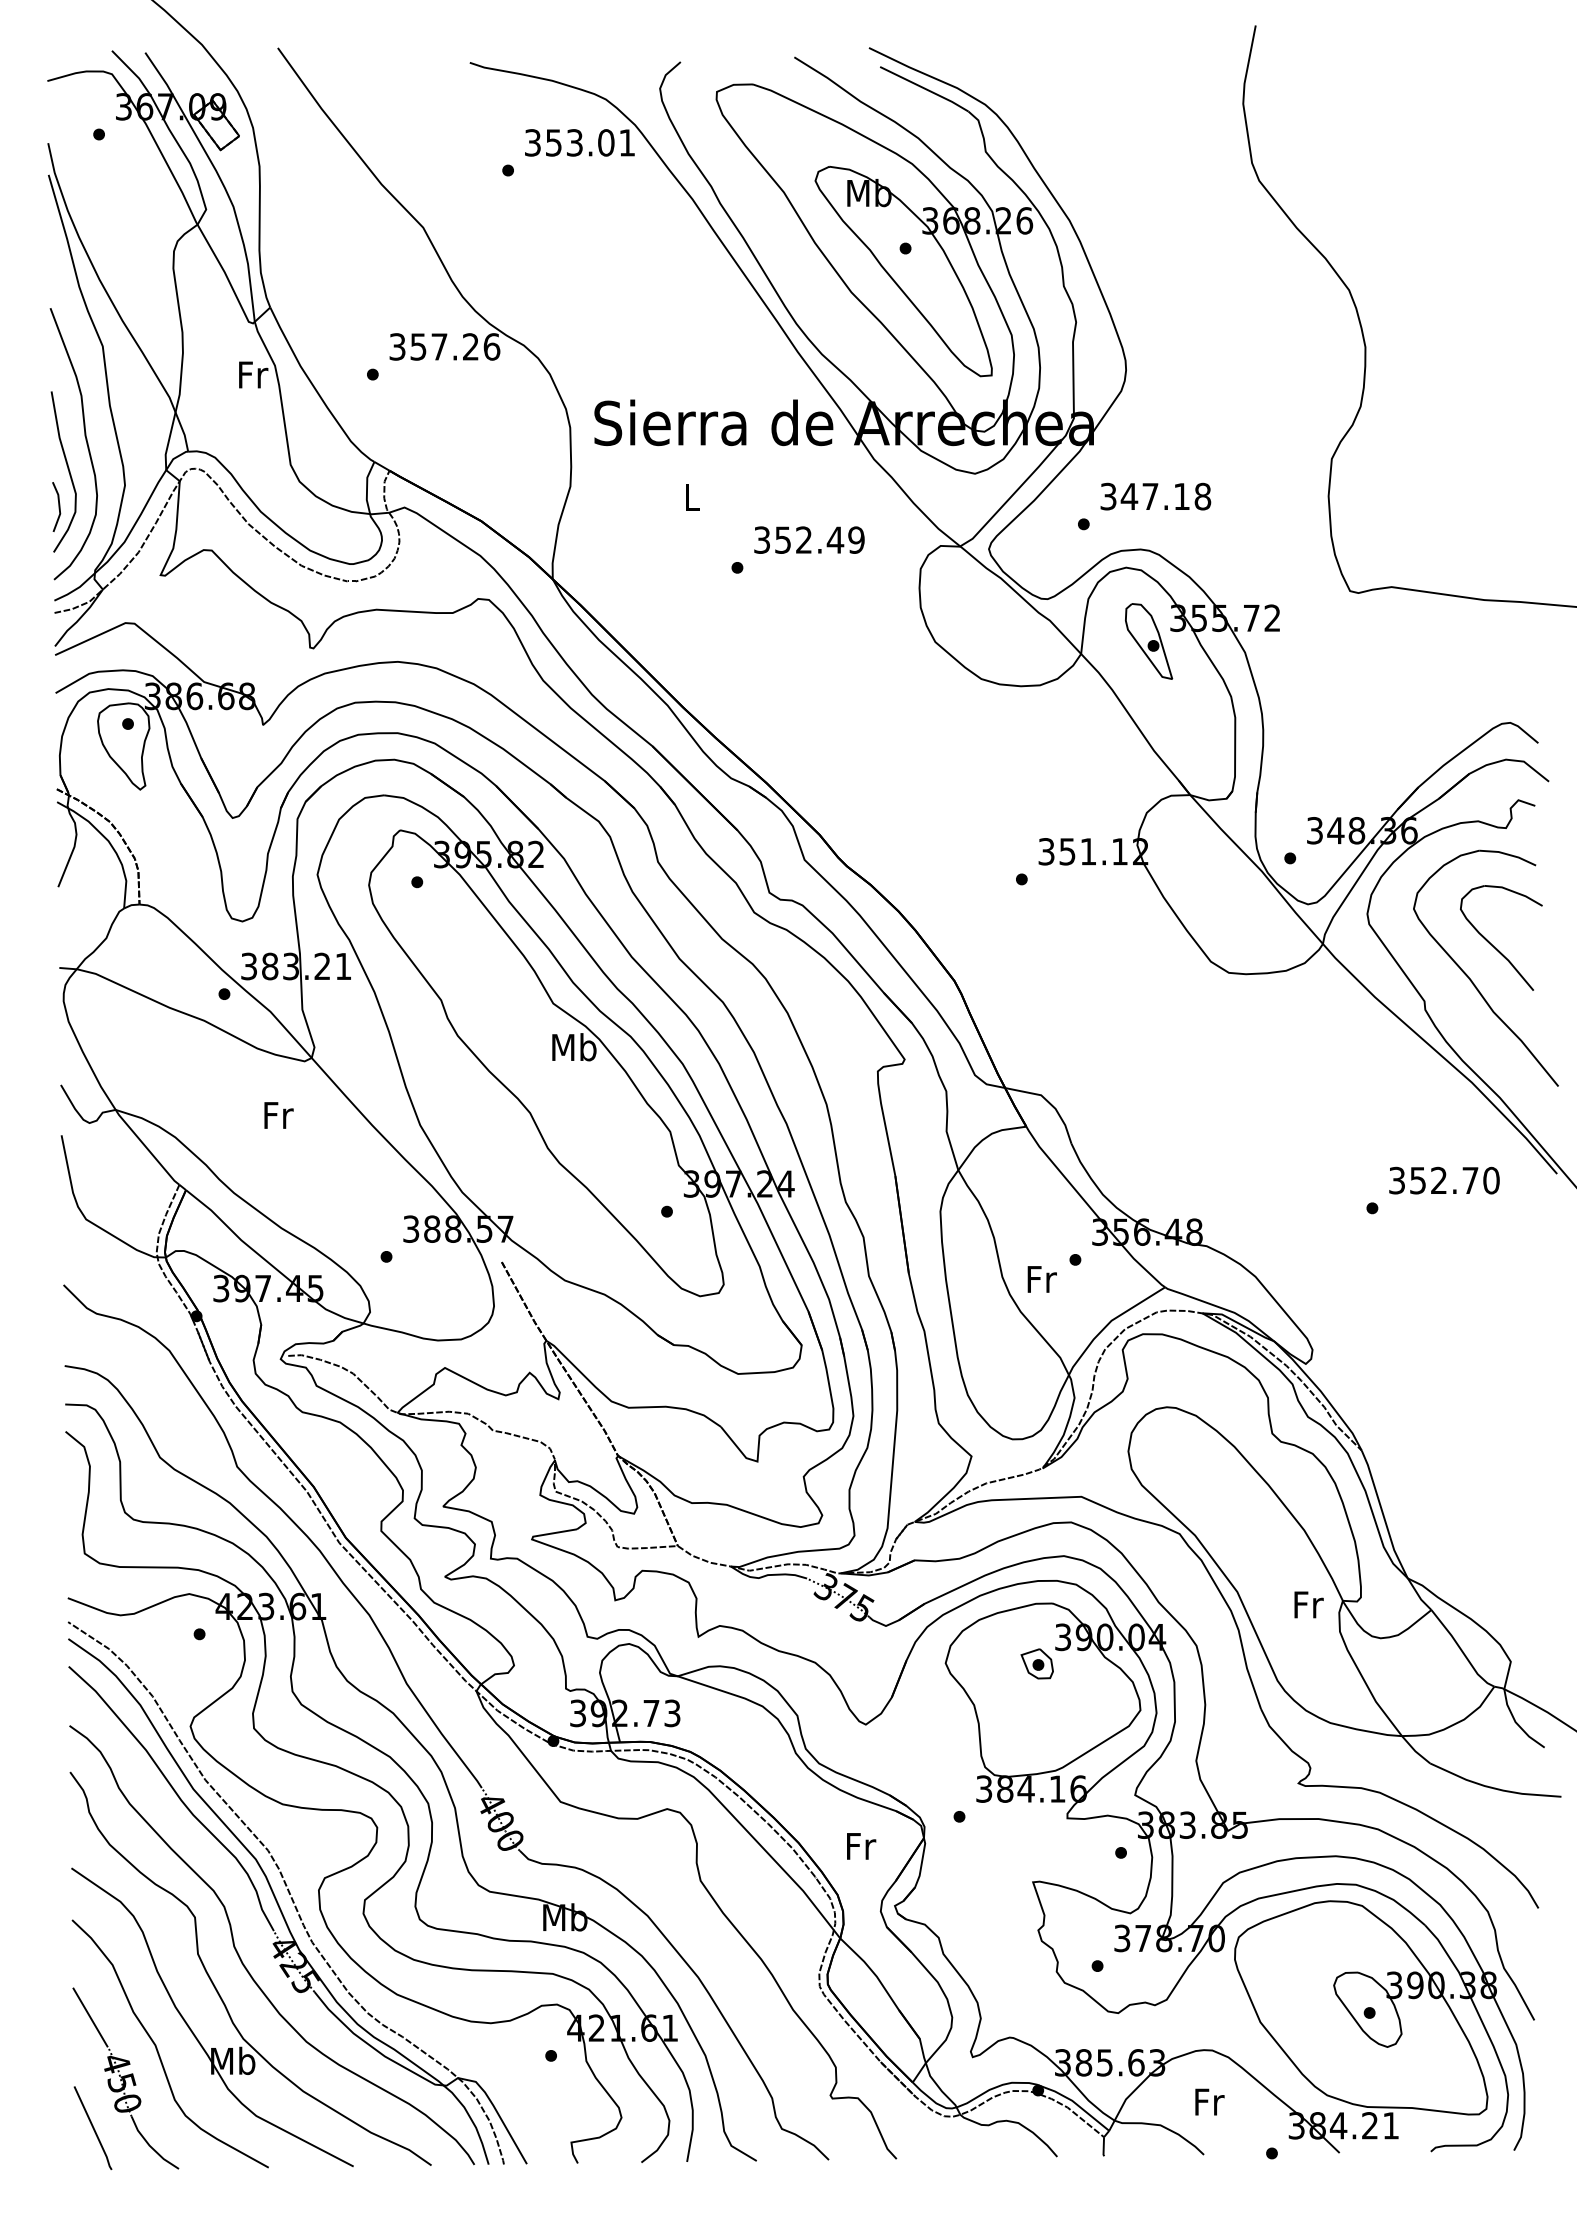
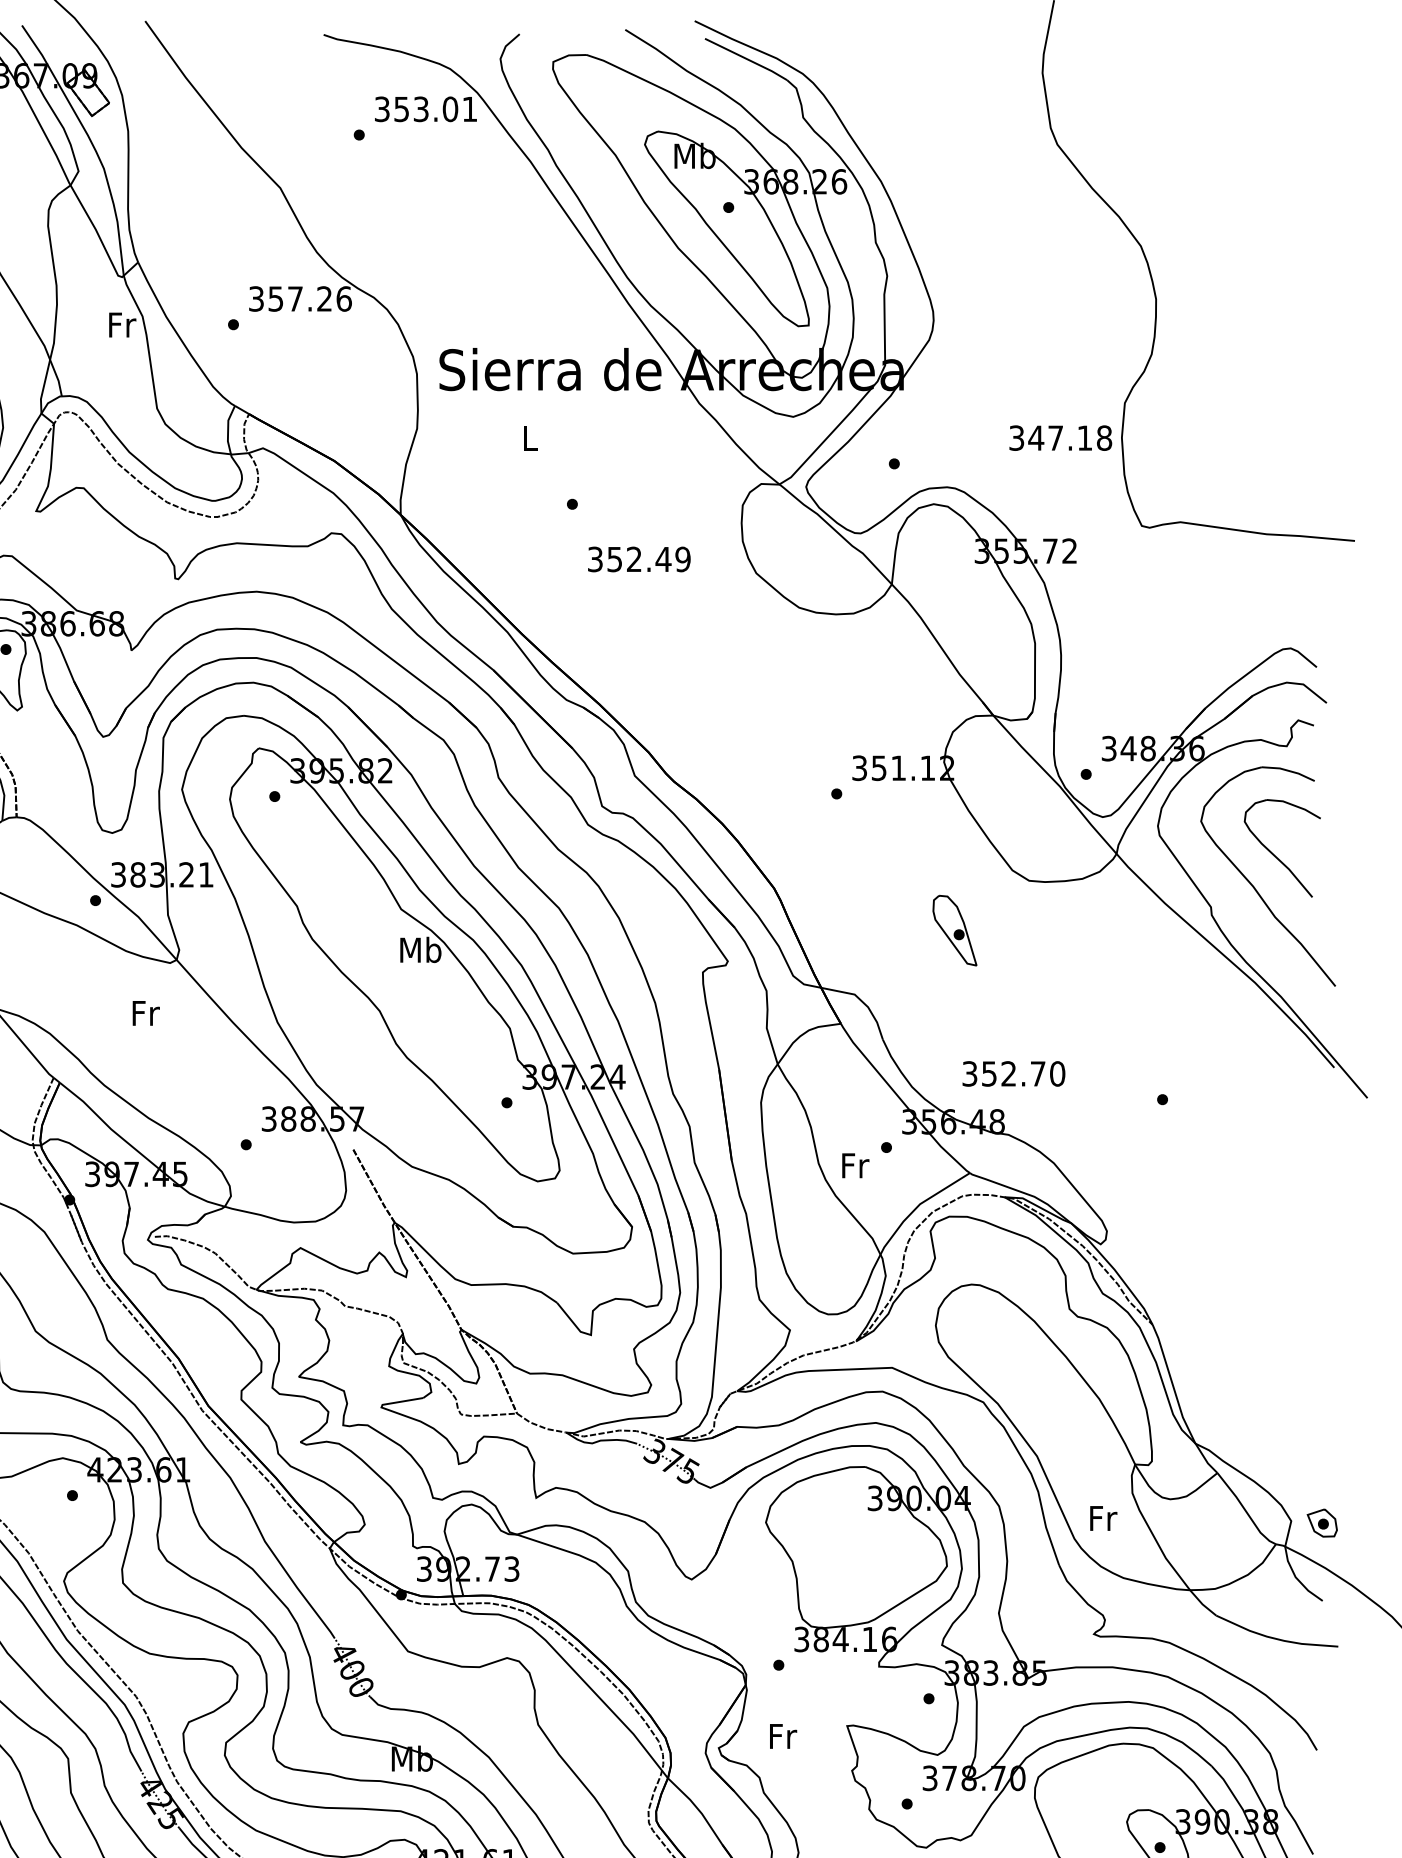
text: (1155, 496) -> (1060, 438), moved
text: (809, 539) -> (639, 558), moved
part: (1149, 641) -> (955, 930), moved
text: (1444, 1180) -> (1013, 1073), moved
text: (1308, 1604) -> (1103, 1518), moved
part: (1036, 1663) -> (1321, 1522), moved
text: (861, 1846) -> (783, 1736), moved

